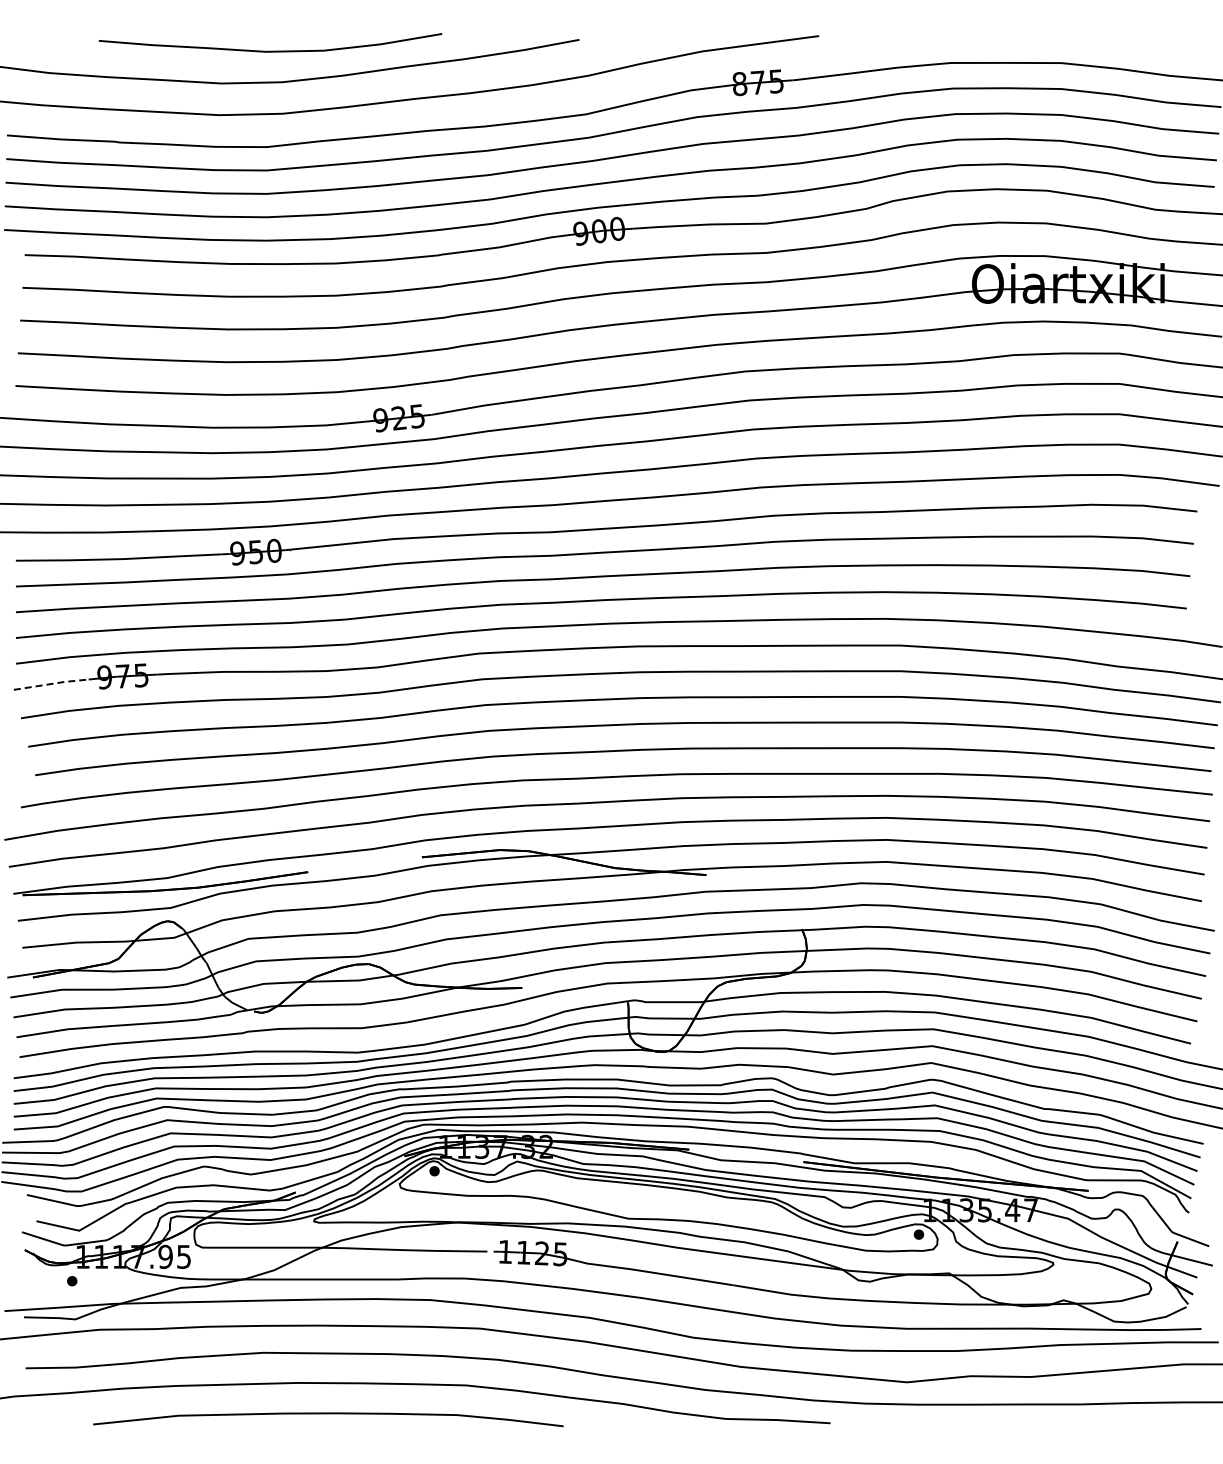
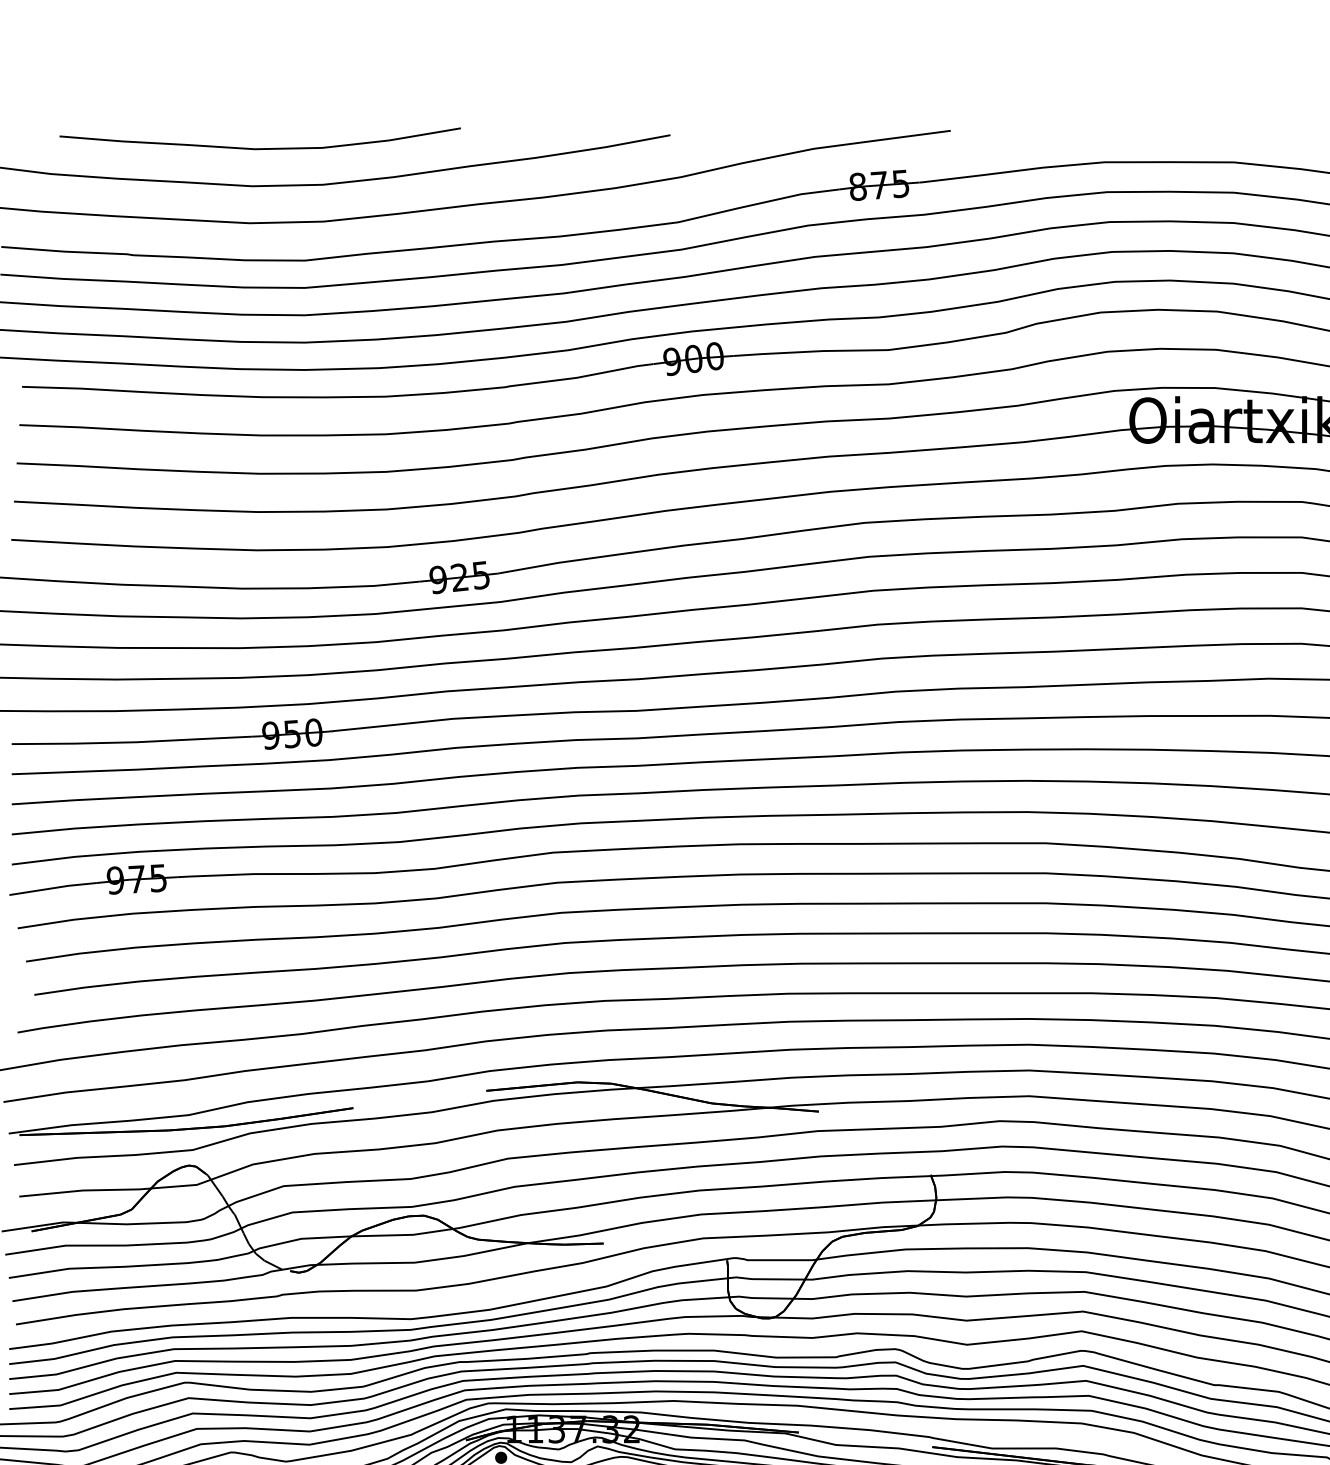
curve: (270, 50) -> (260, 147), moved
line: (51, 683) -> (53, 887), dashed -> solid

